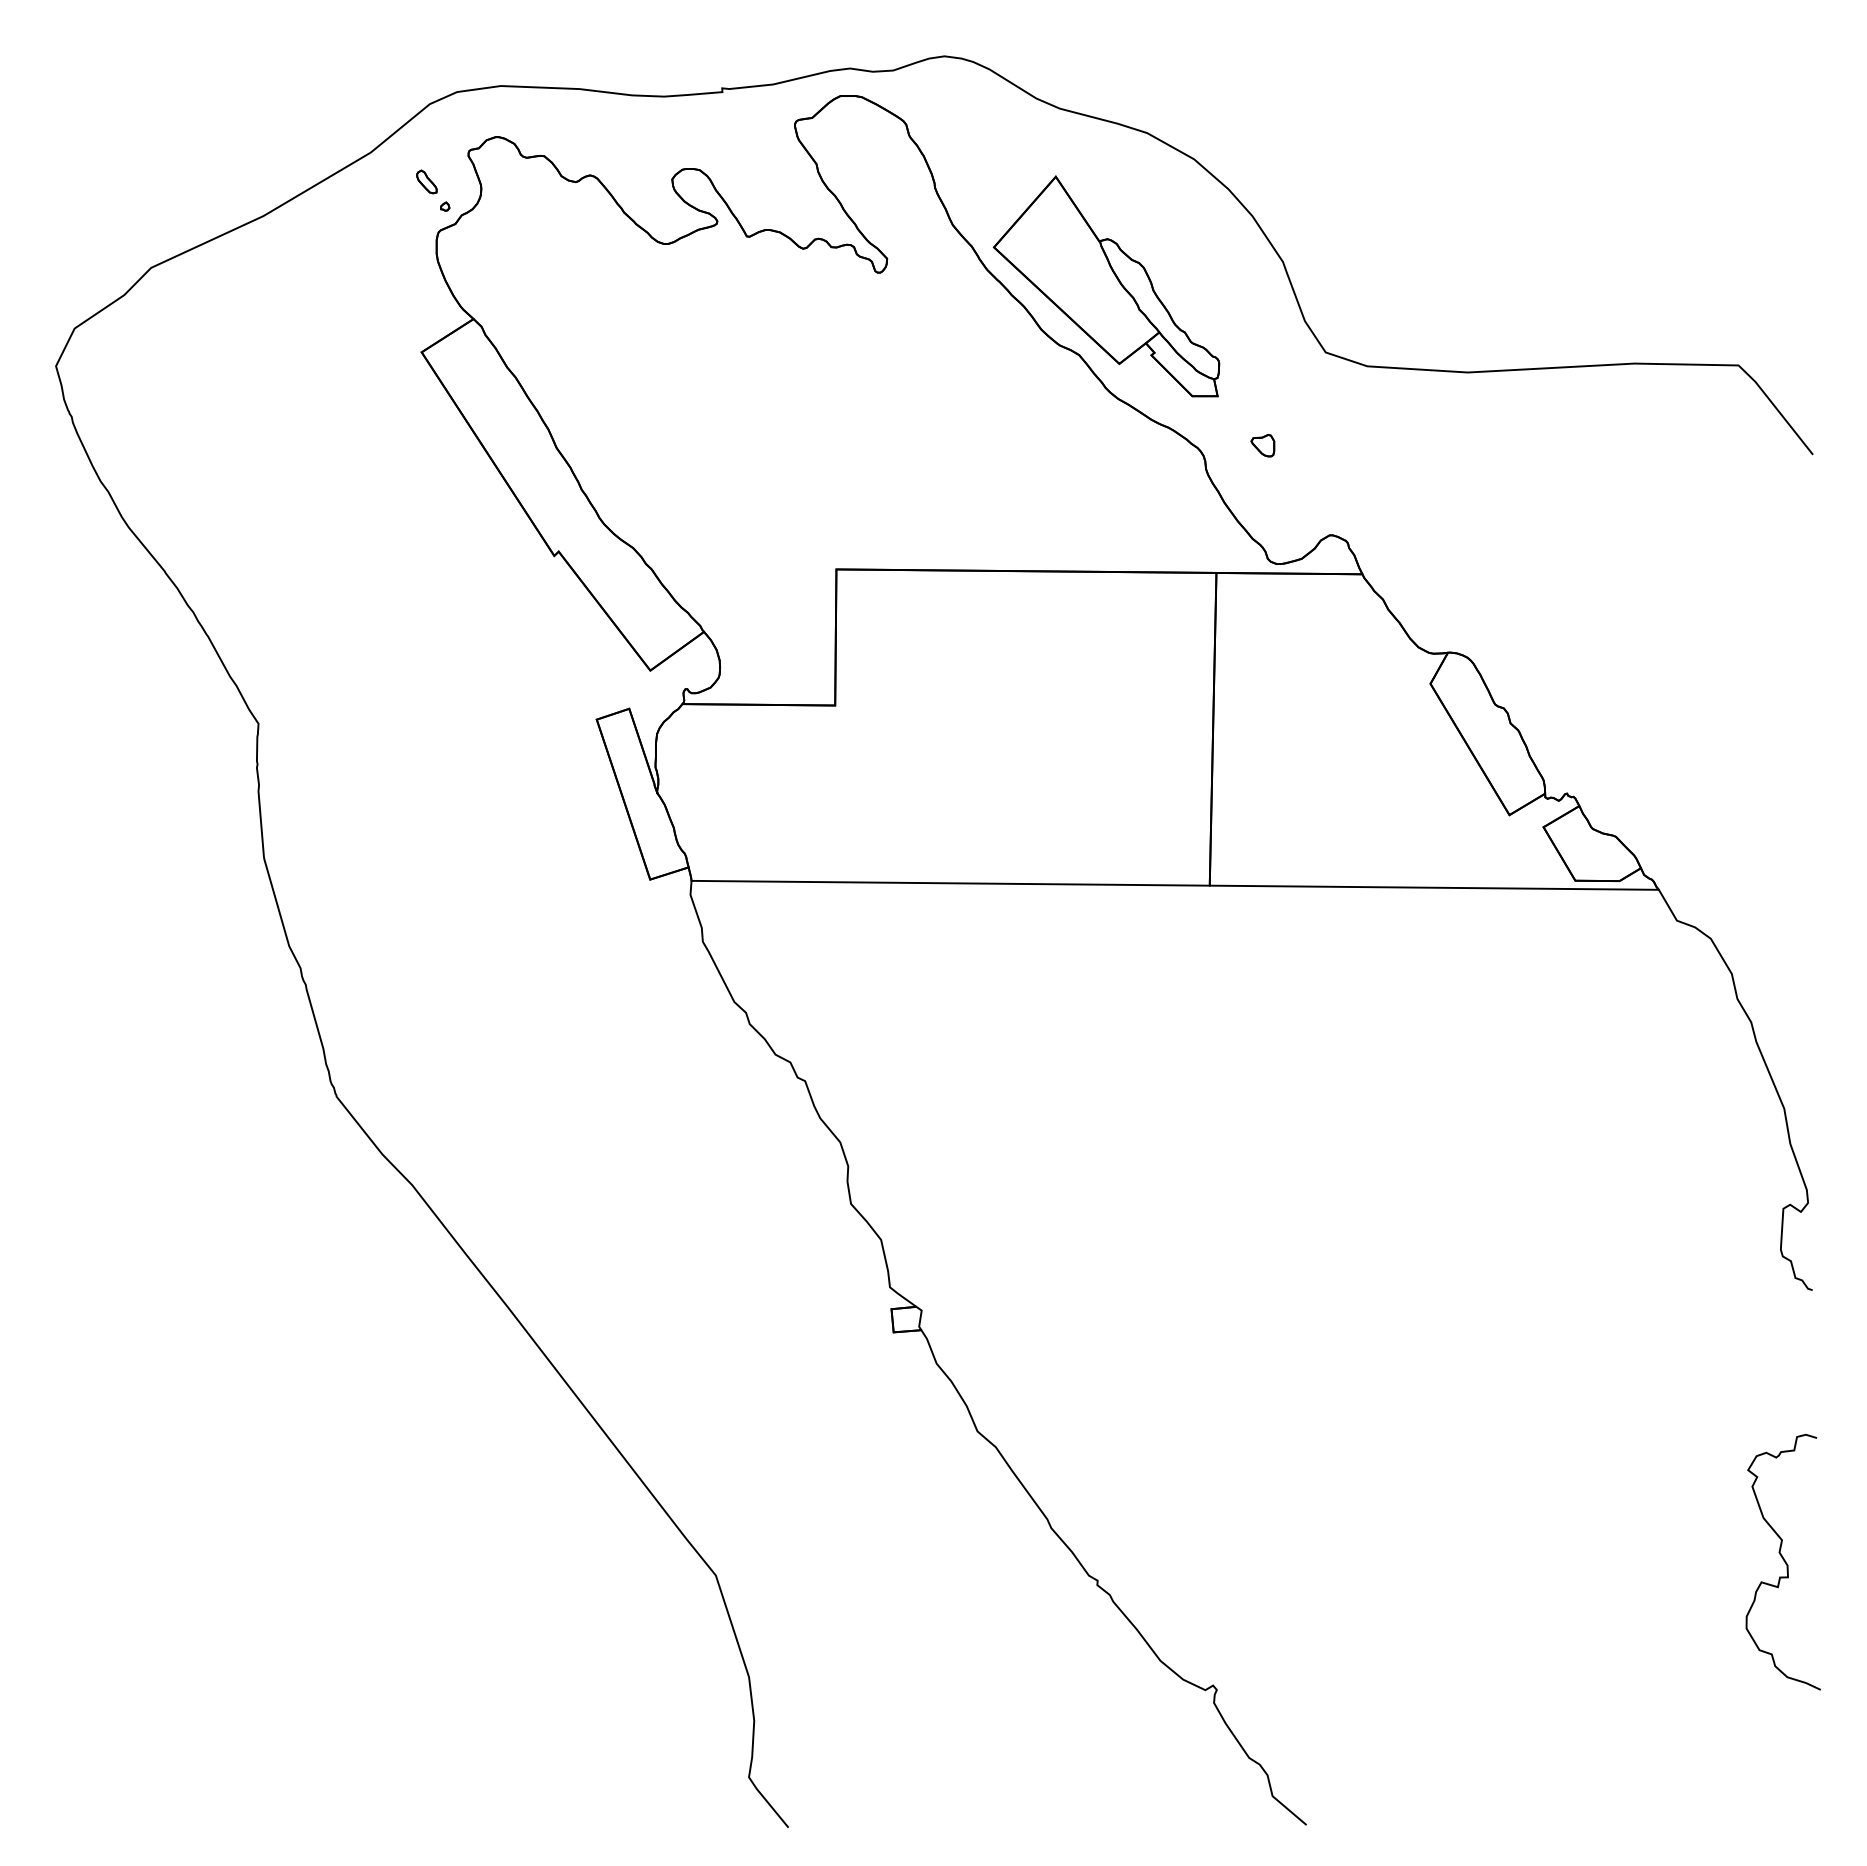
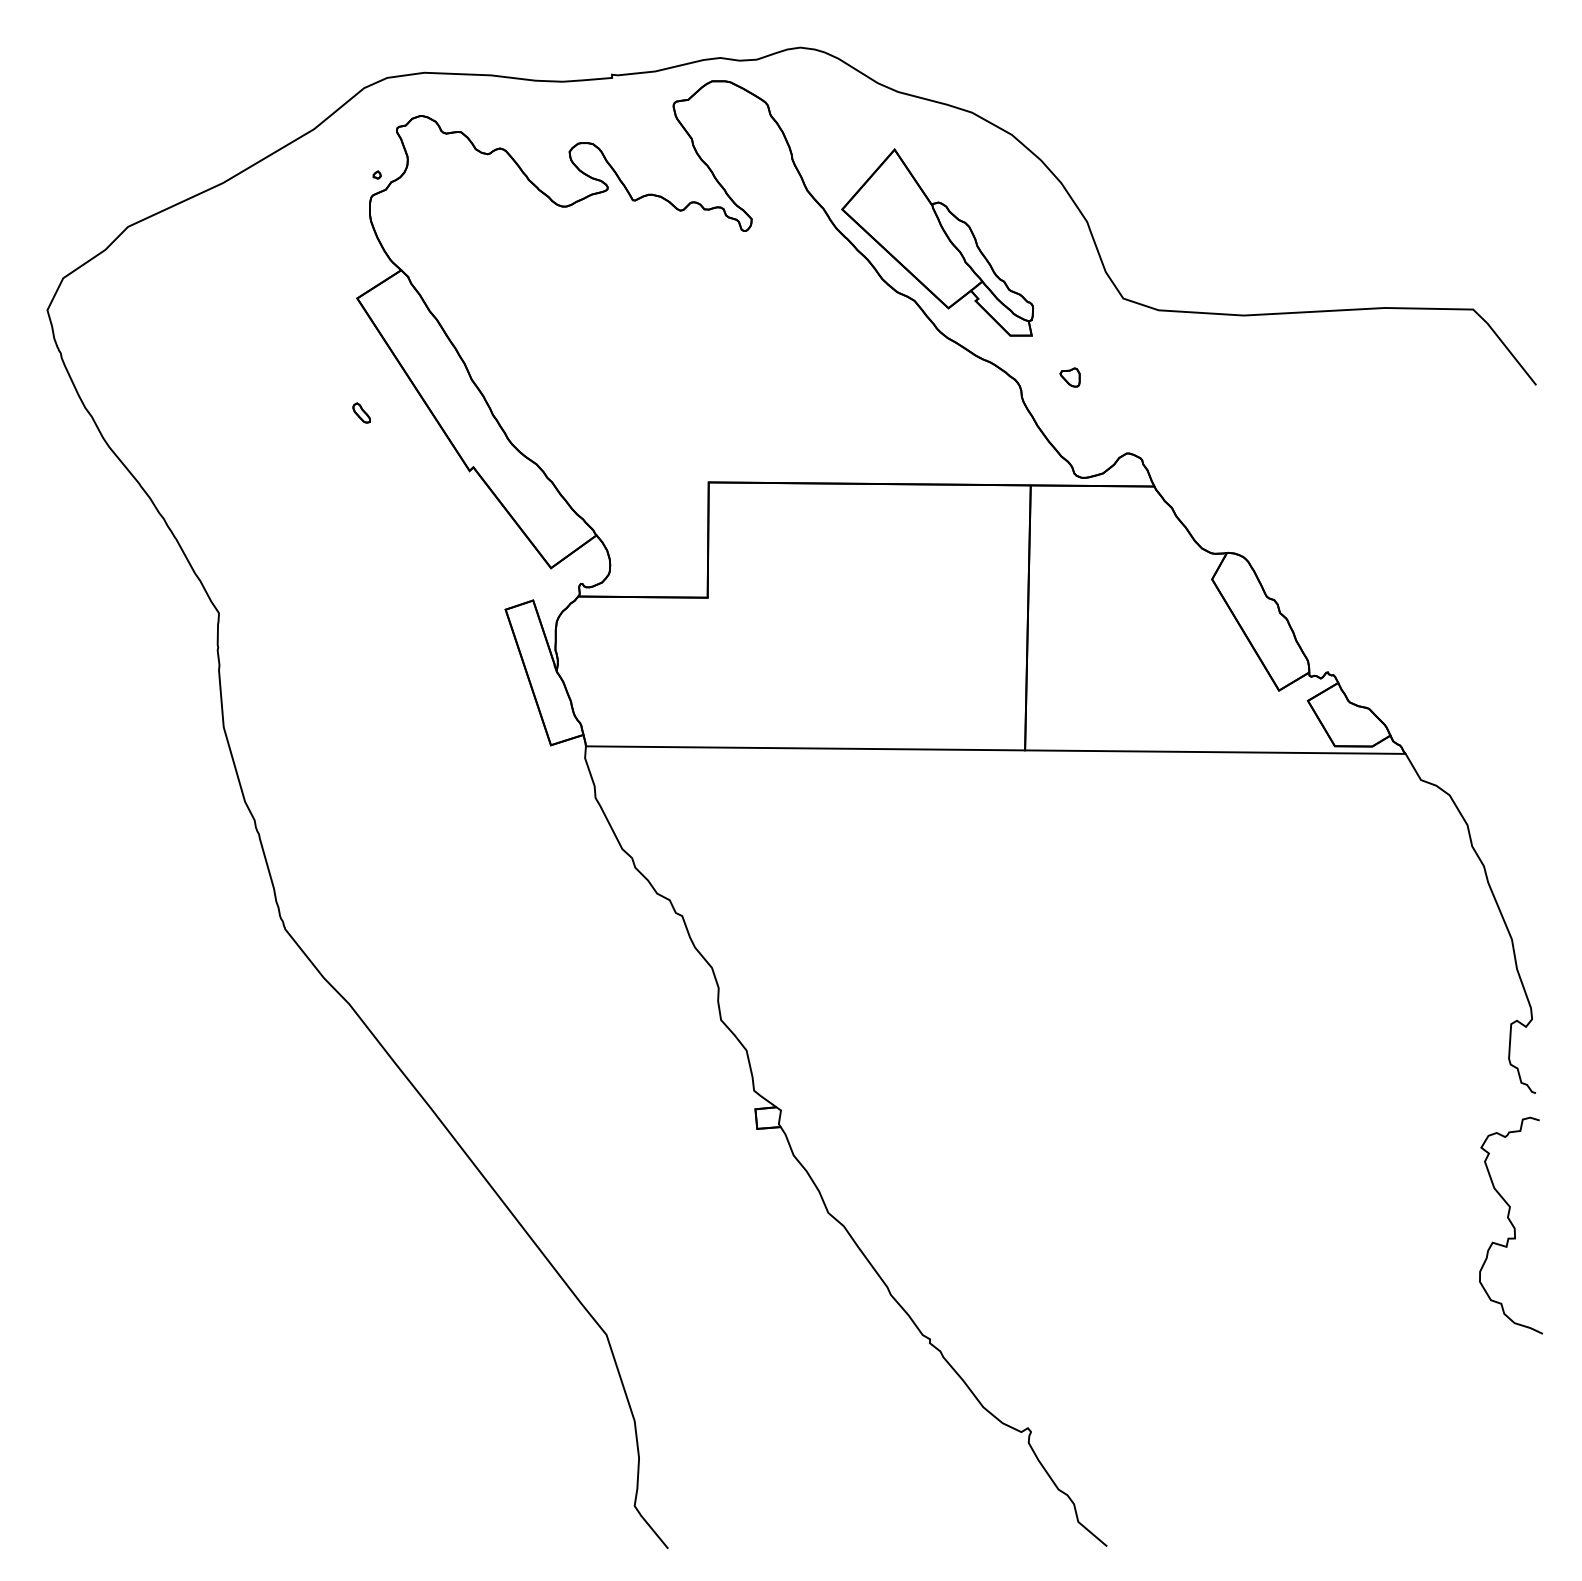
part: (426, 181) -> (361, 412), moved
curve: (1783, 1561) -> (1511, 1225), moved

